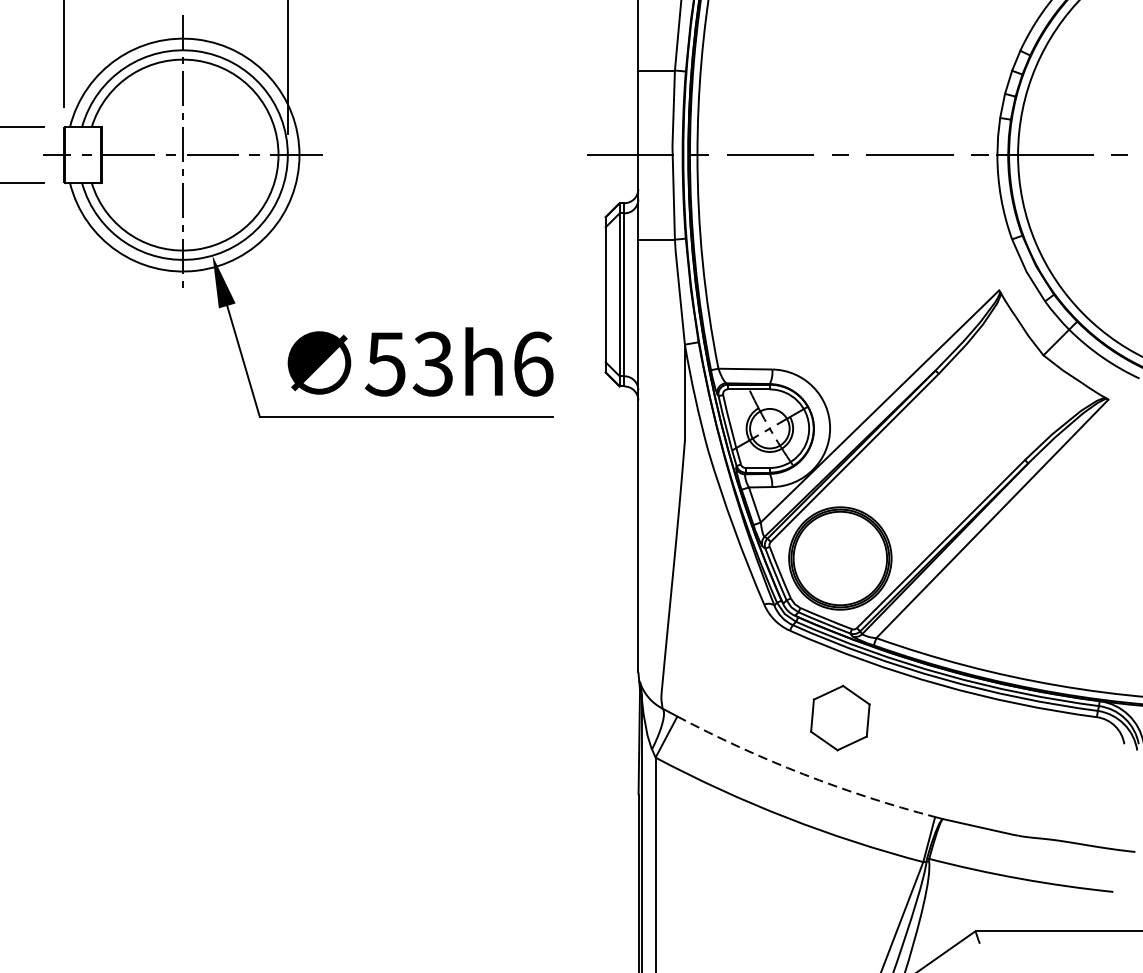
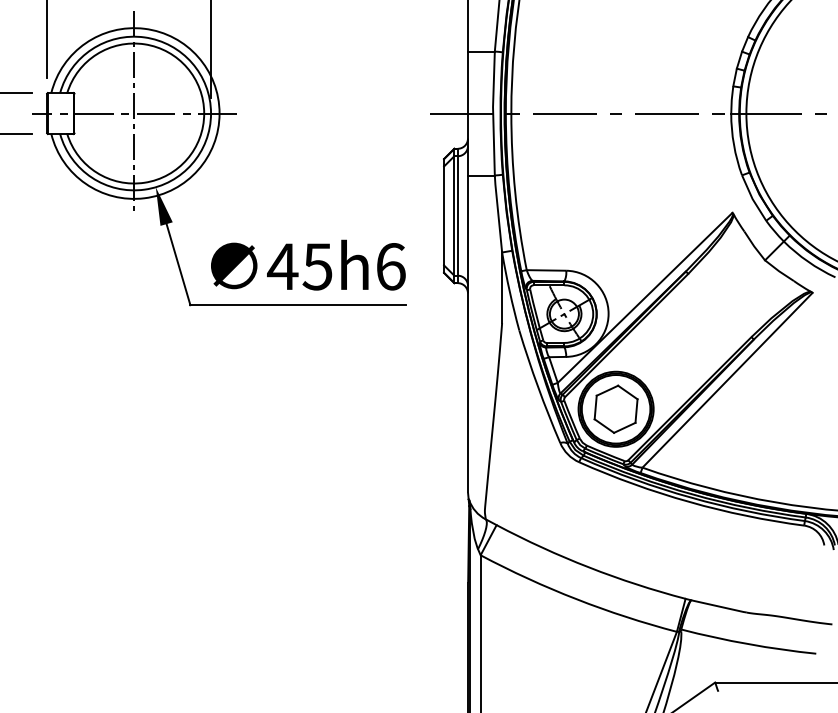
text: (408, 363) -> (299, 266), 53h6 -> 45h6
part: (839, 717) -> (615, 408), moved
arc: (804, 774) -> (589, 567), dashed -> solid

